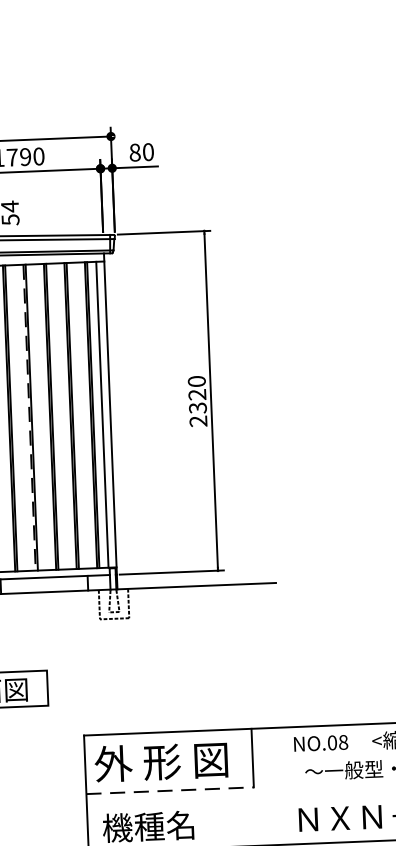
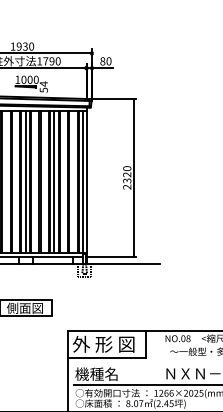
line: (41, 417) -> (54, 182), added
line: (28, 418) -> (48, 182), dashed -> solid
line: (170, 789) -> (107, 357), dashed -> solid

